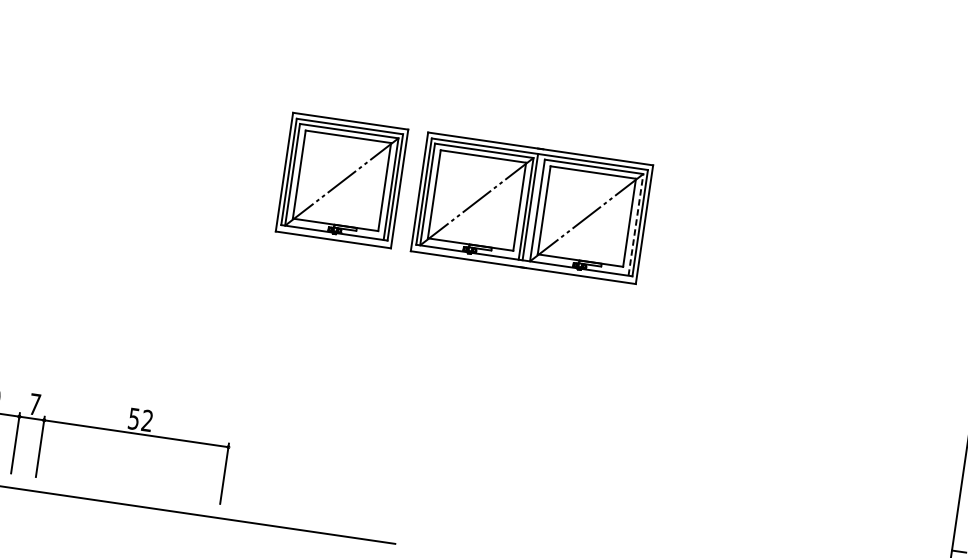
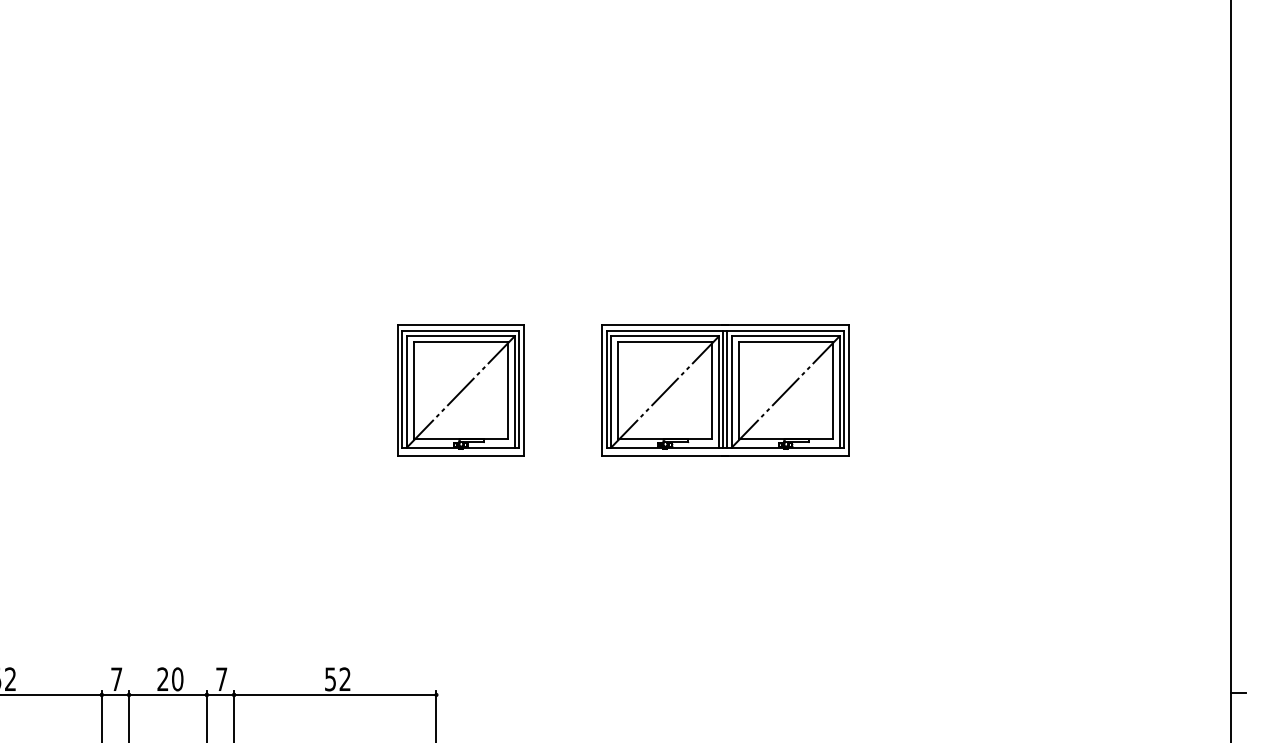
part: (341, 180) -> (460, 390), moved
line: (534, 207) -> (727, 389), added
line: (635, 225) -> (839, 392), dashed -> solid

